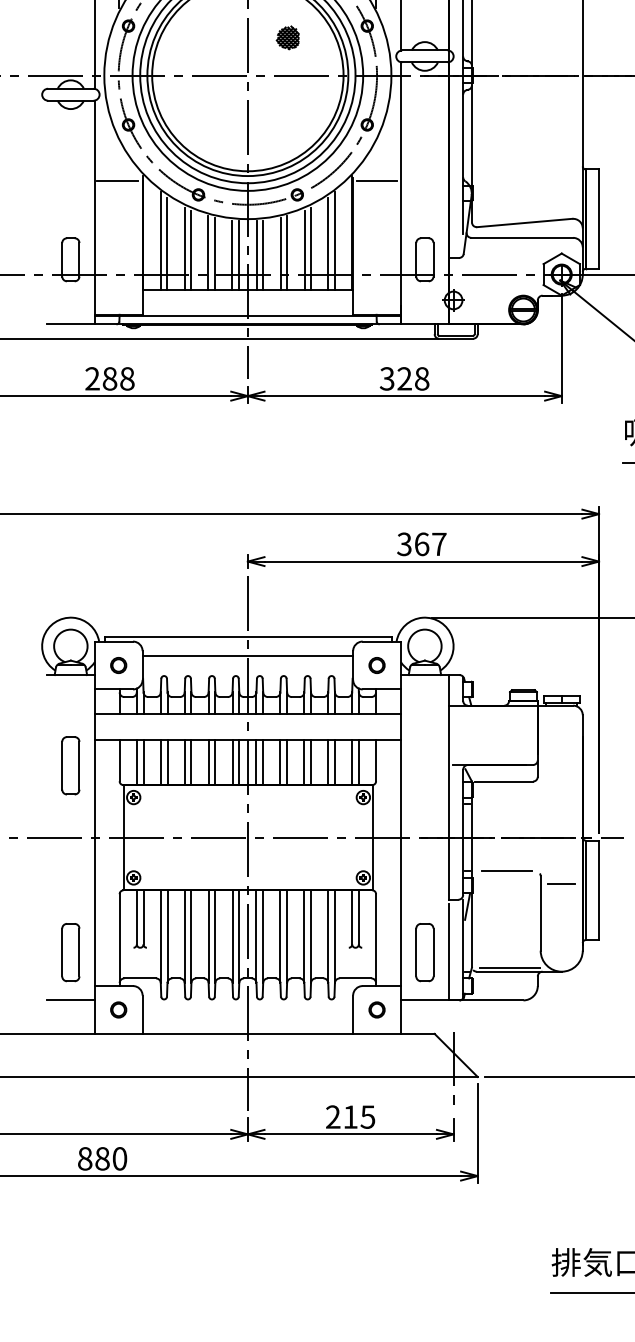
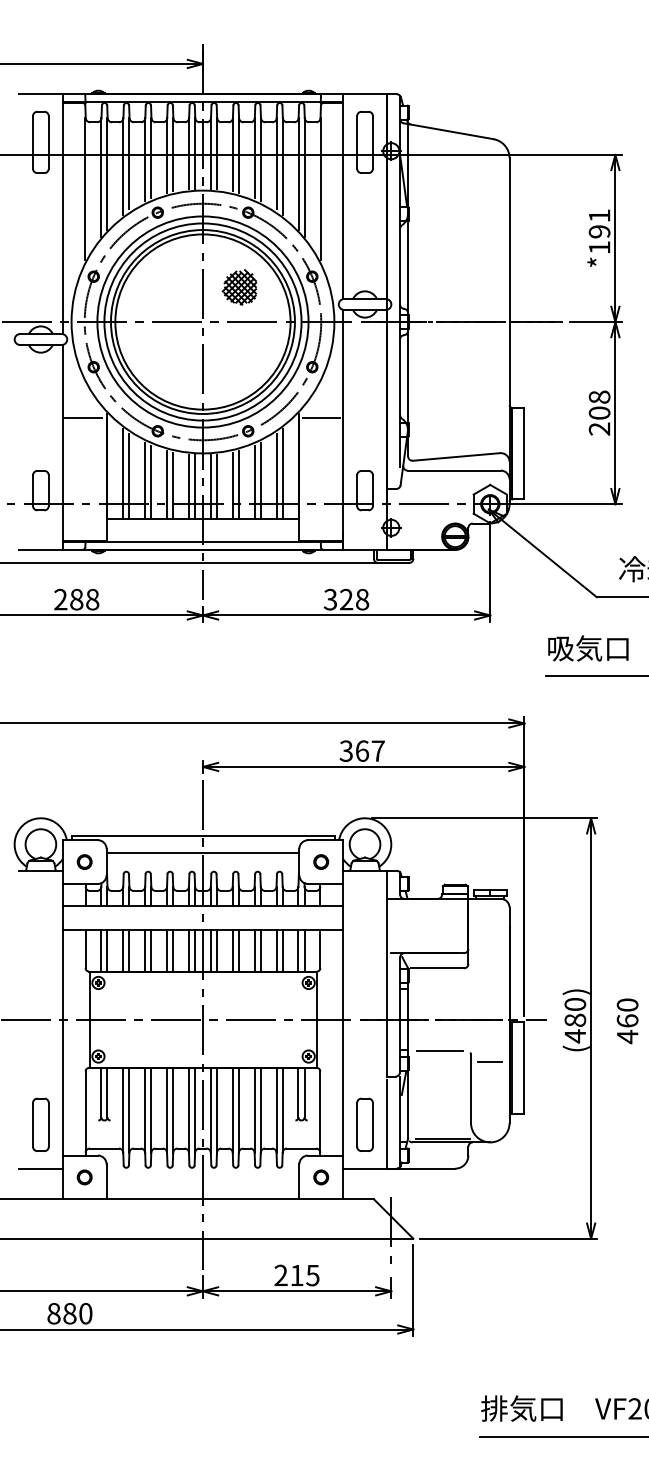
part: (287, 37) -> (239, 287), size x1.67
part: (70, 765) -> (40, 953), removed

